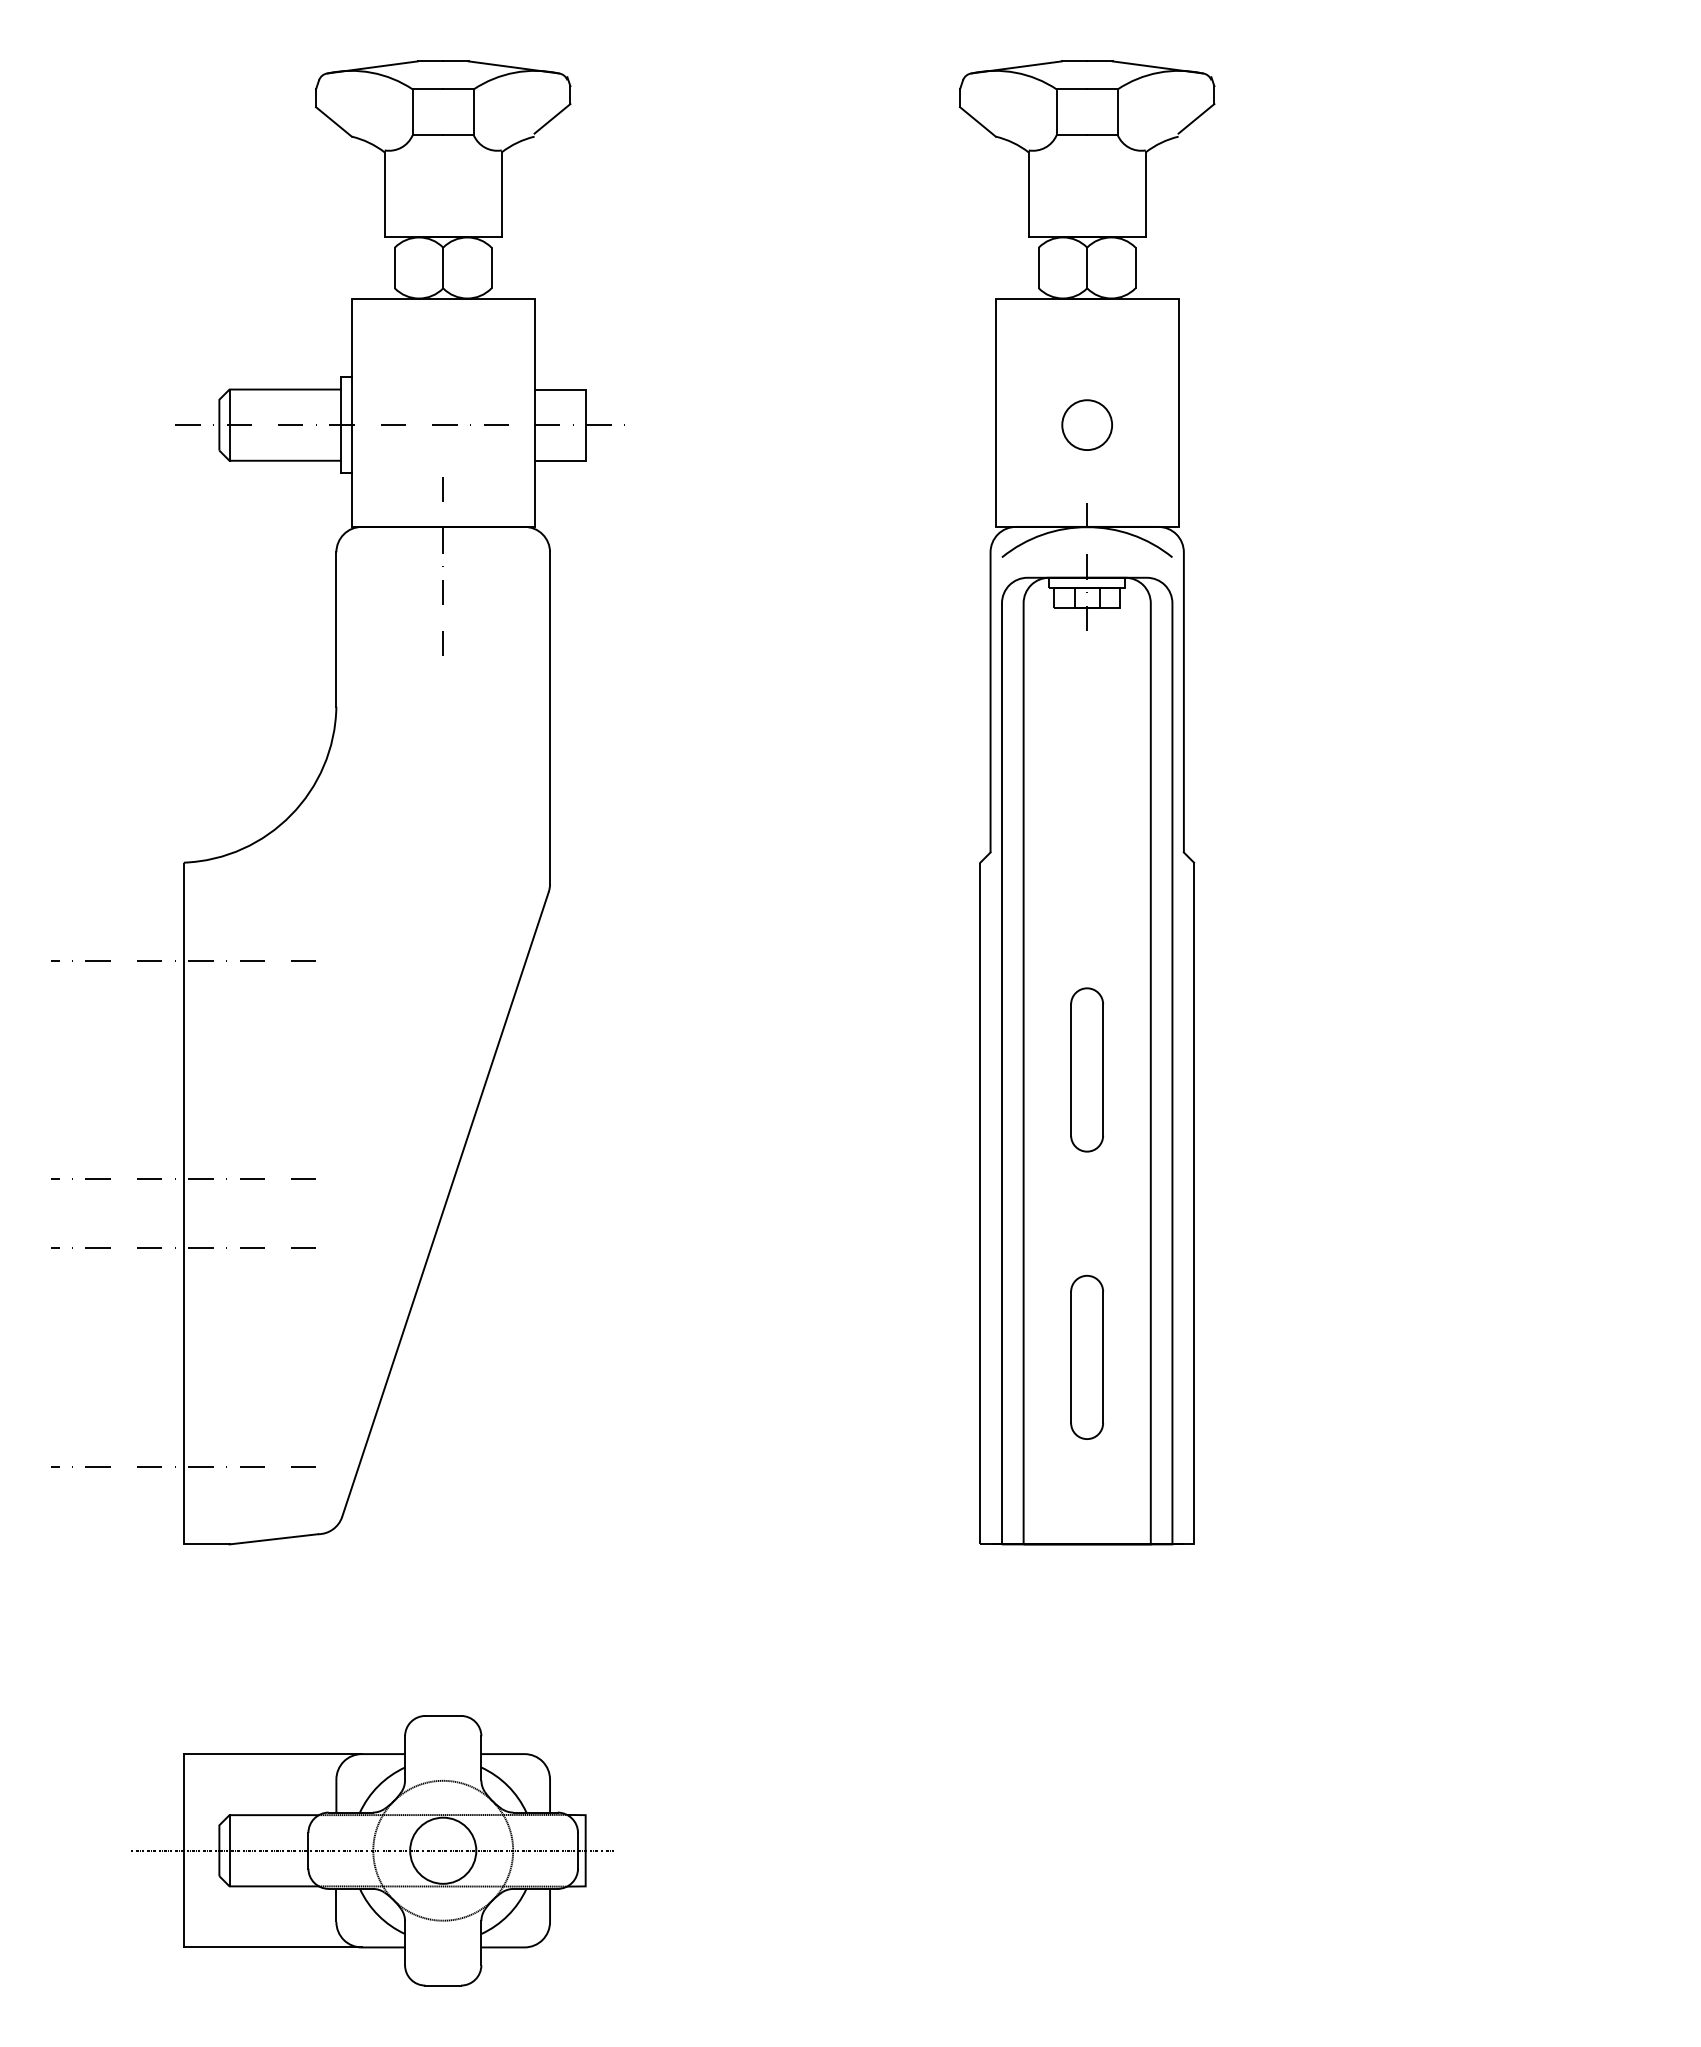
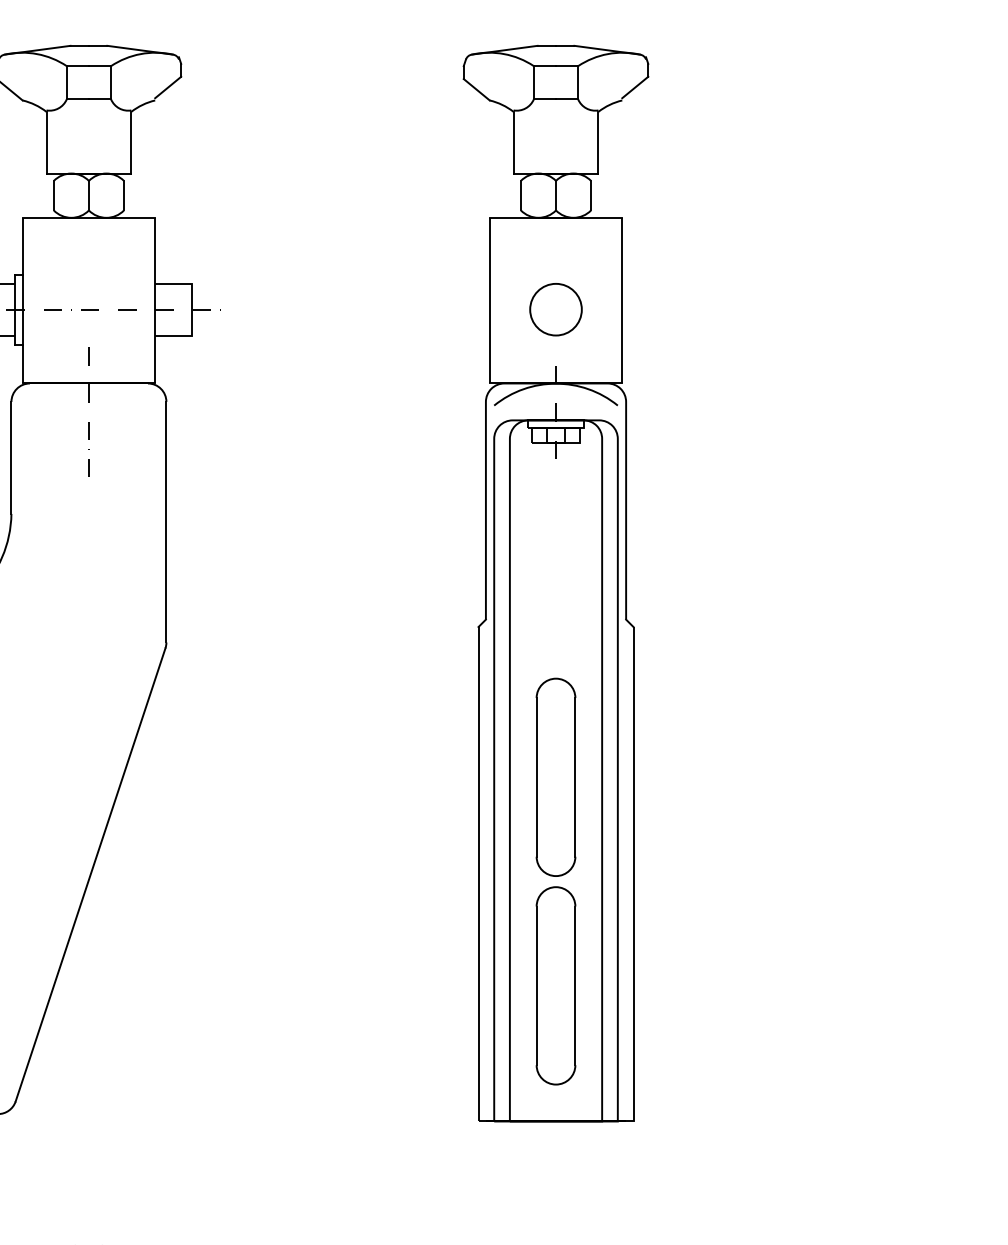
circle: (1086, 424) -> (555, 309), size x1.43
part: (1086, 1069) -> (555, 777), size x1.67
part: (1086, 1357) -> (555, 985), size x1.67

